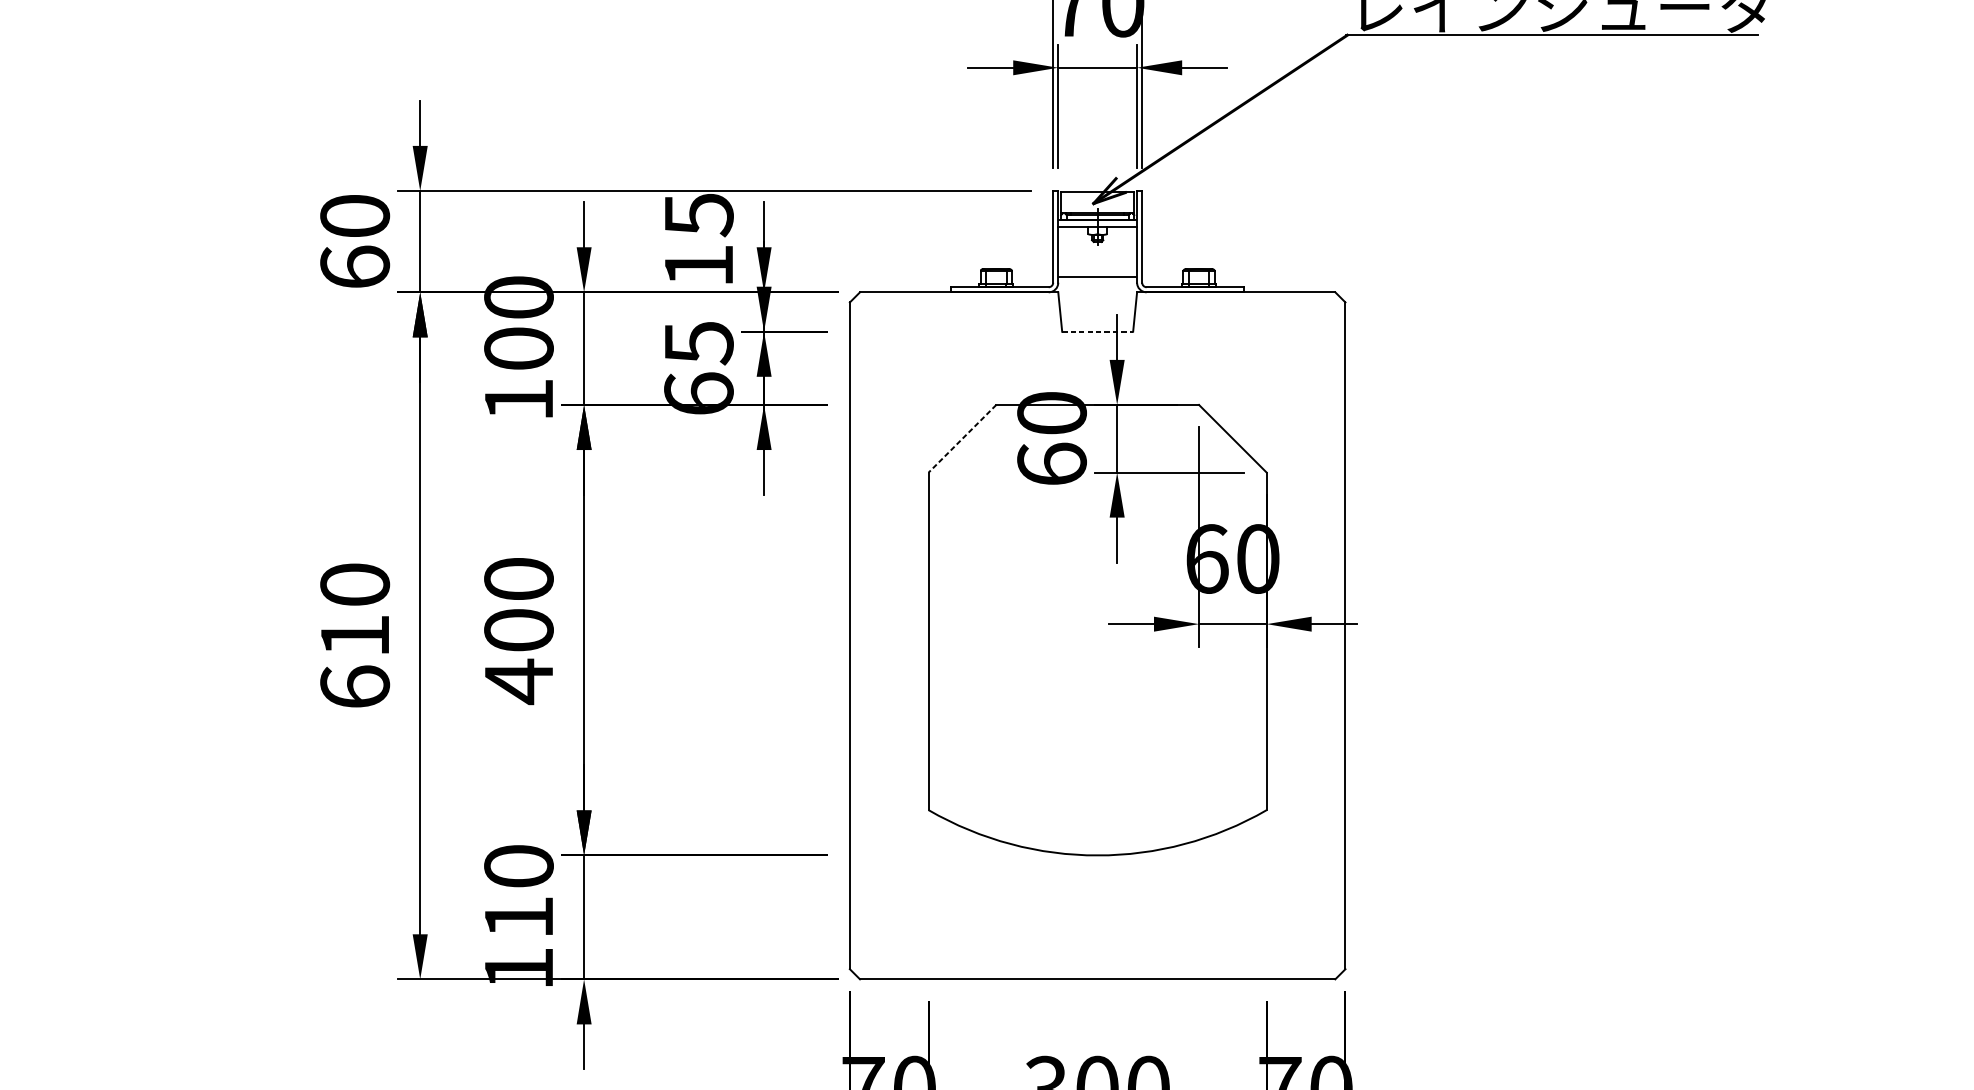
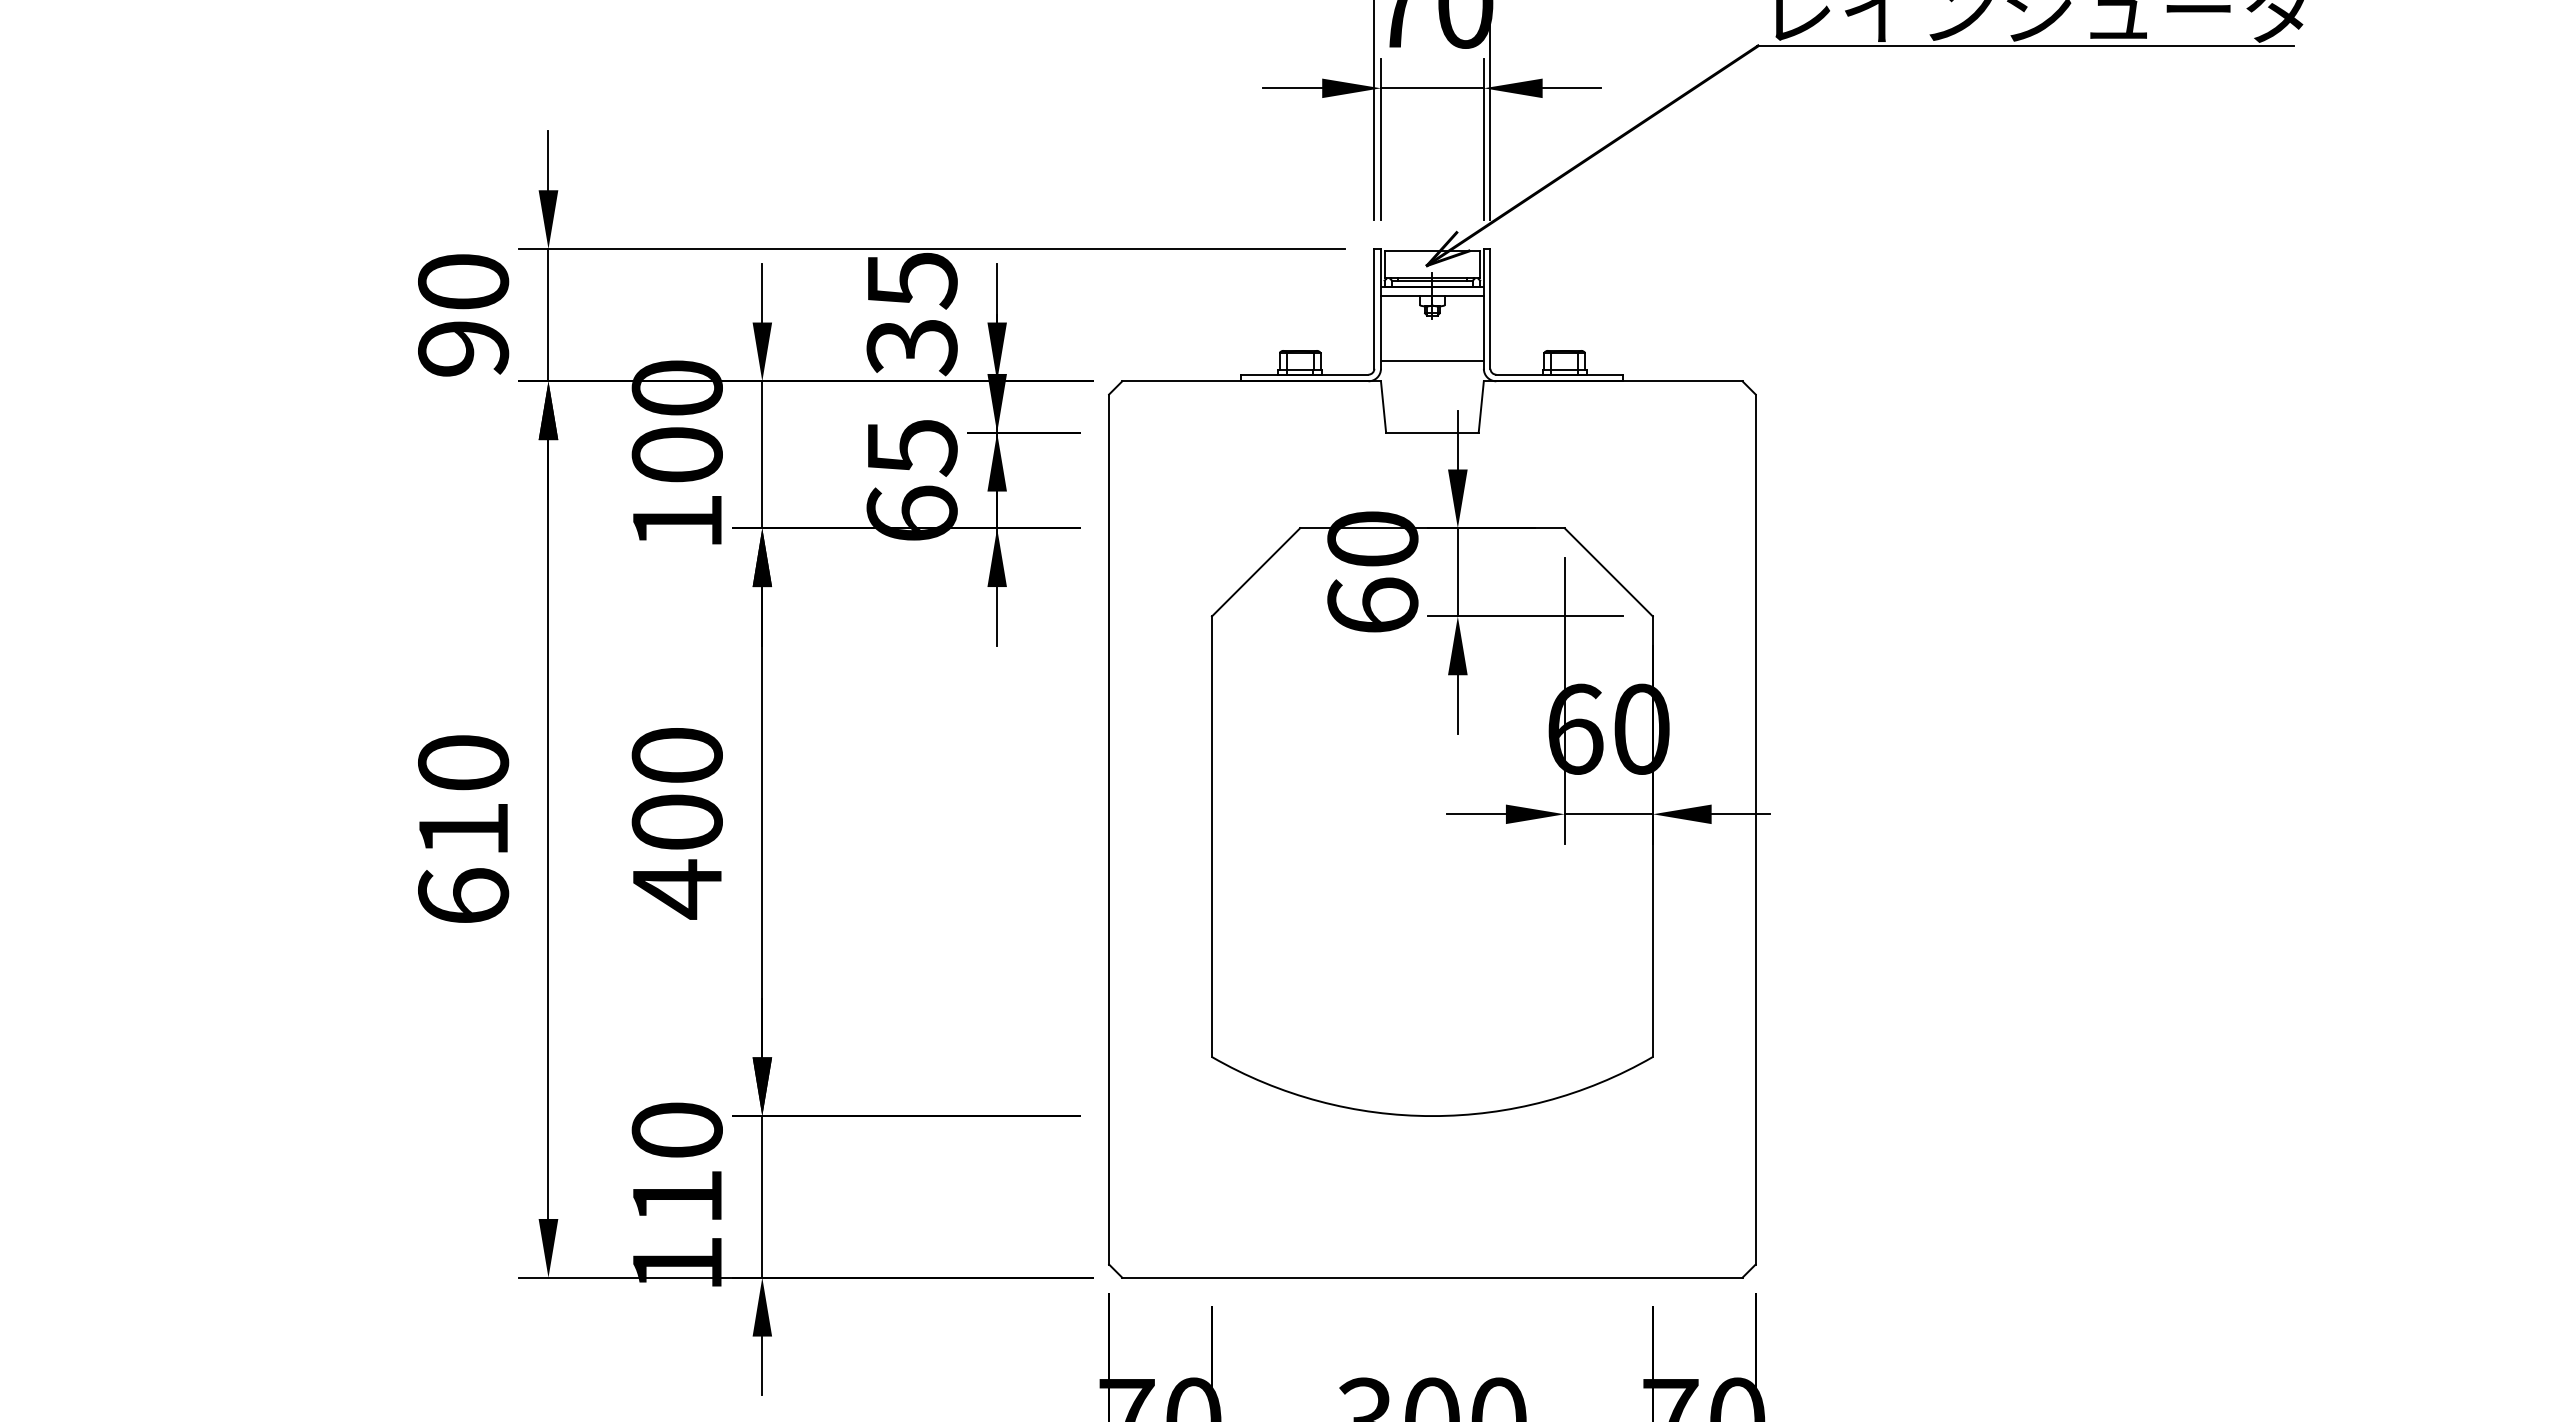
text: (355, 267) -> (463, 348), 60 -> 90
text: (698, 267) -> (911, 348), 15 -> 35
line: (1097, 331) -> (1432, 432), dashed -> solid
line: (962, 438) -> (1255, 572), dashed -> solid

